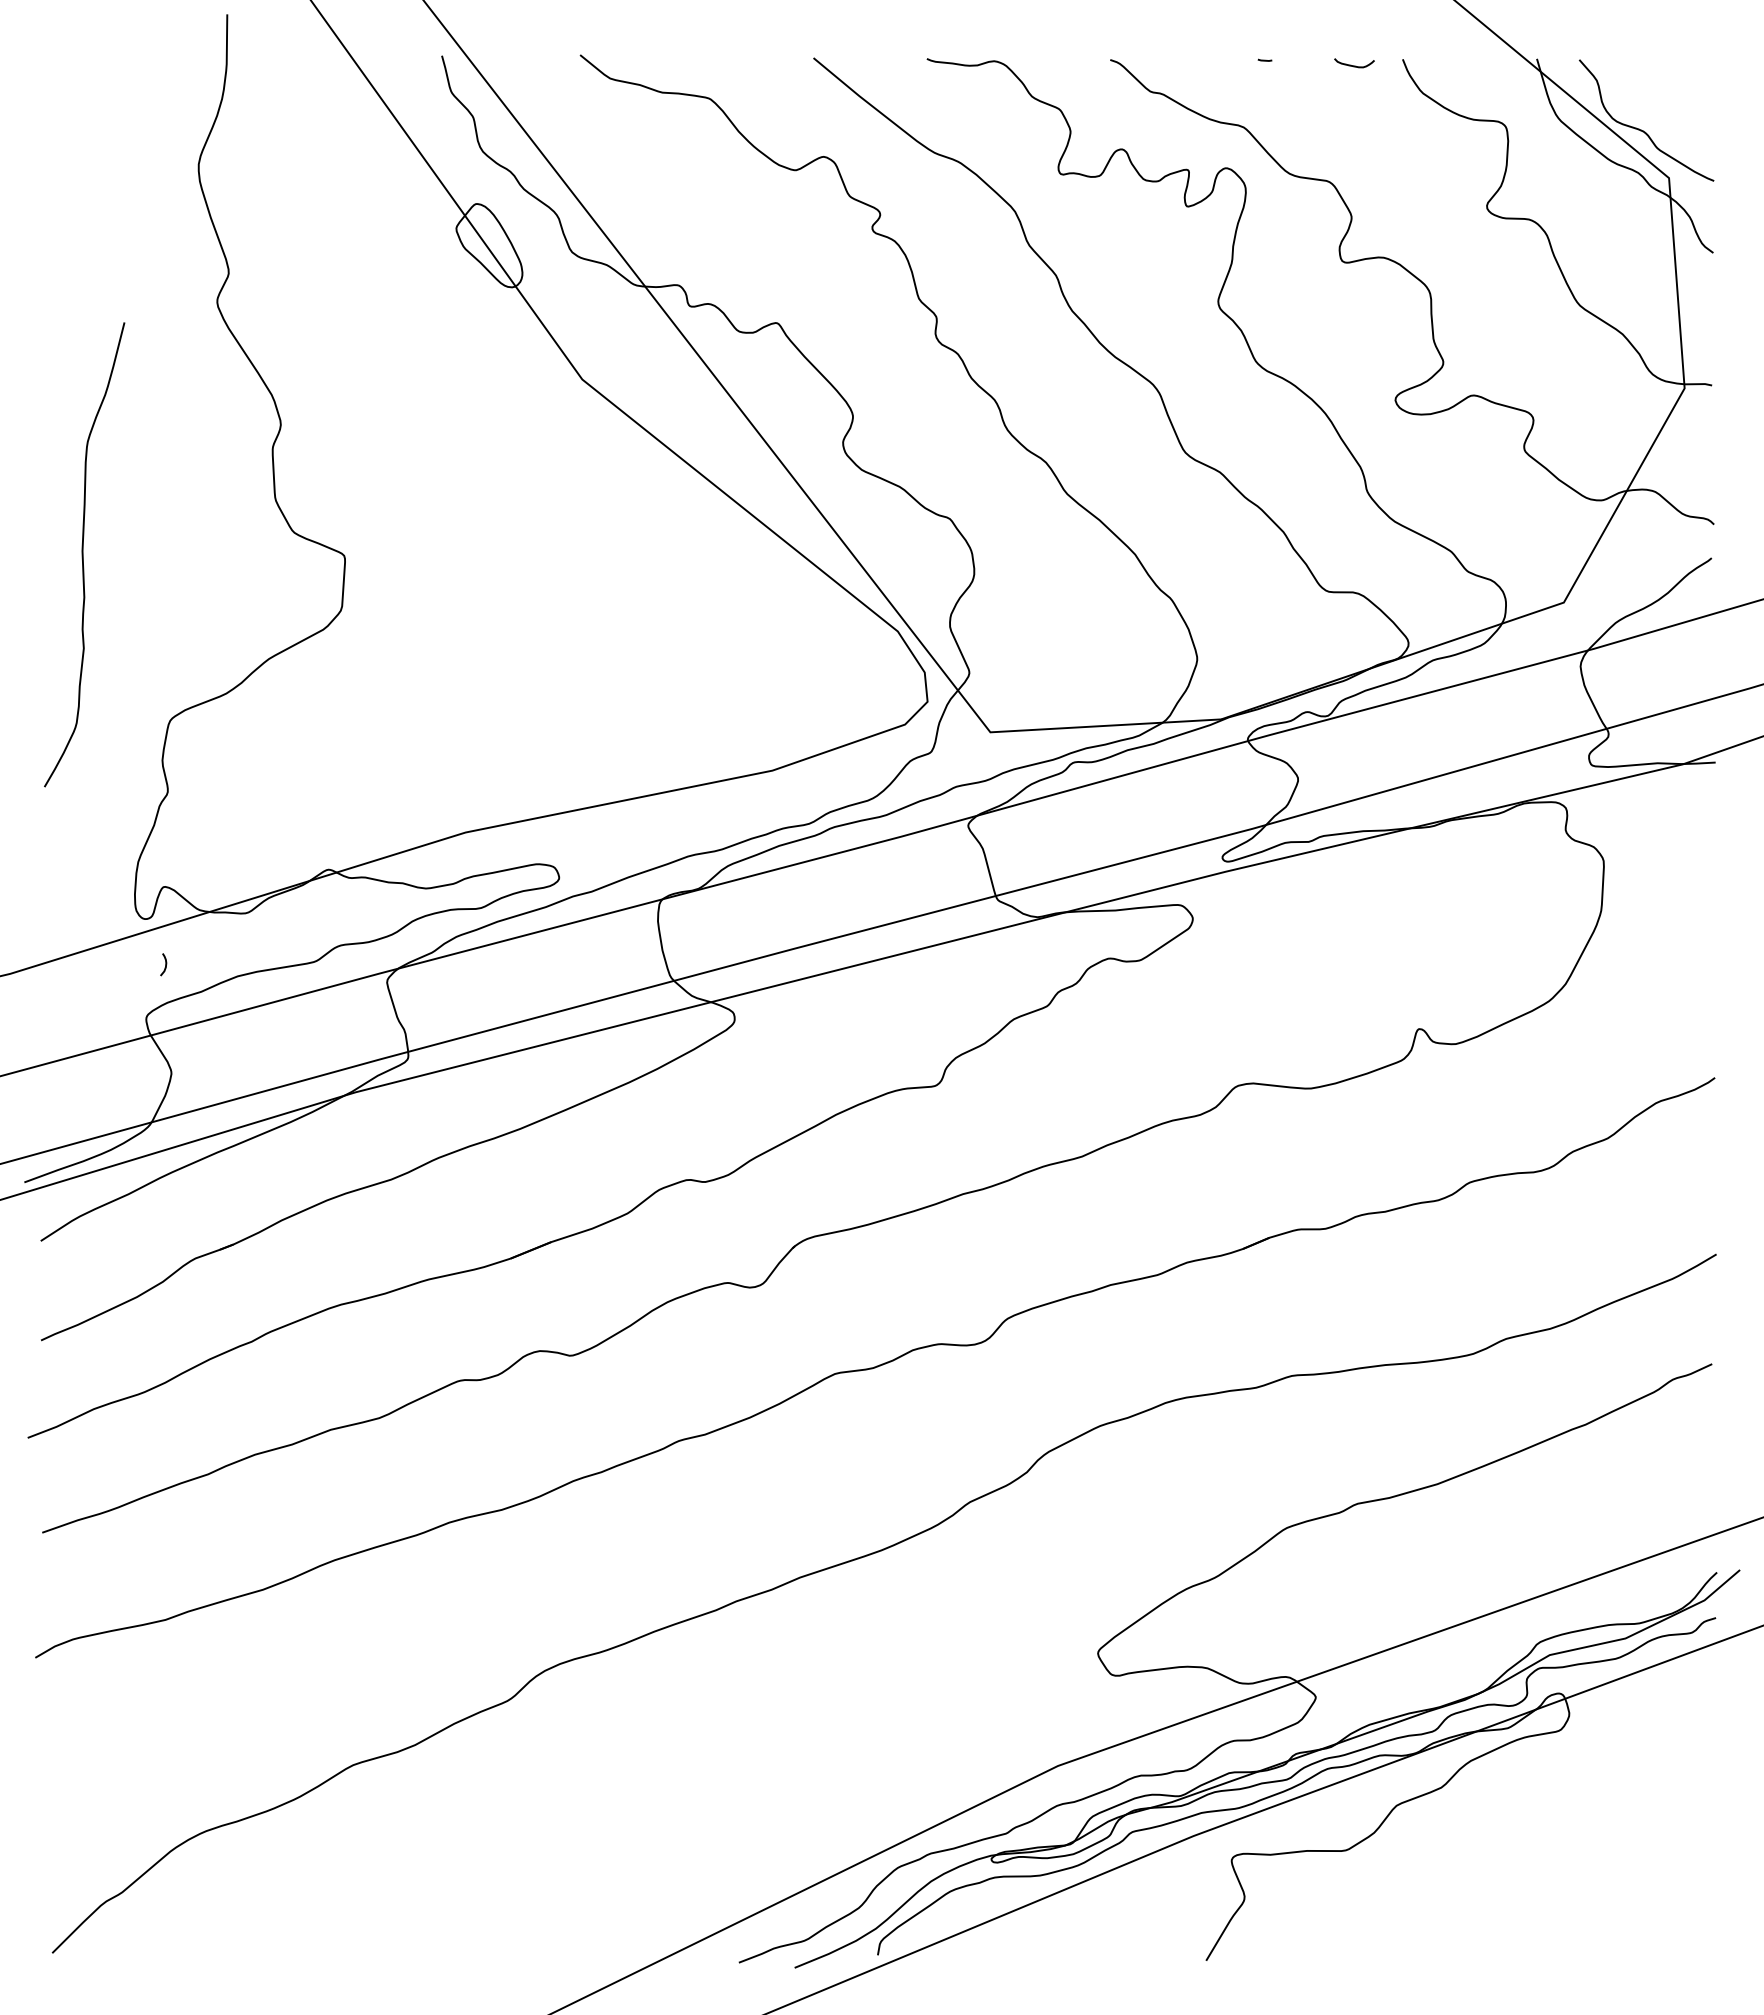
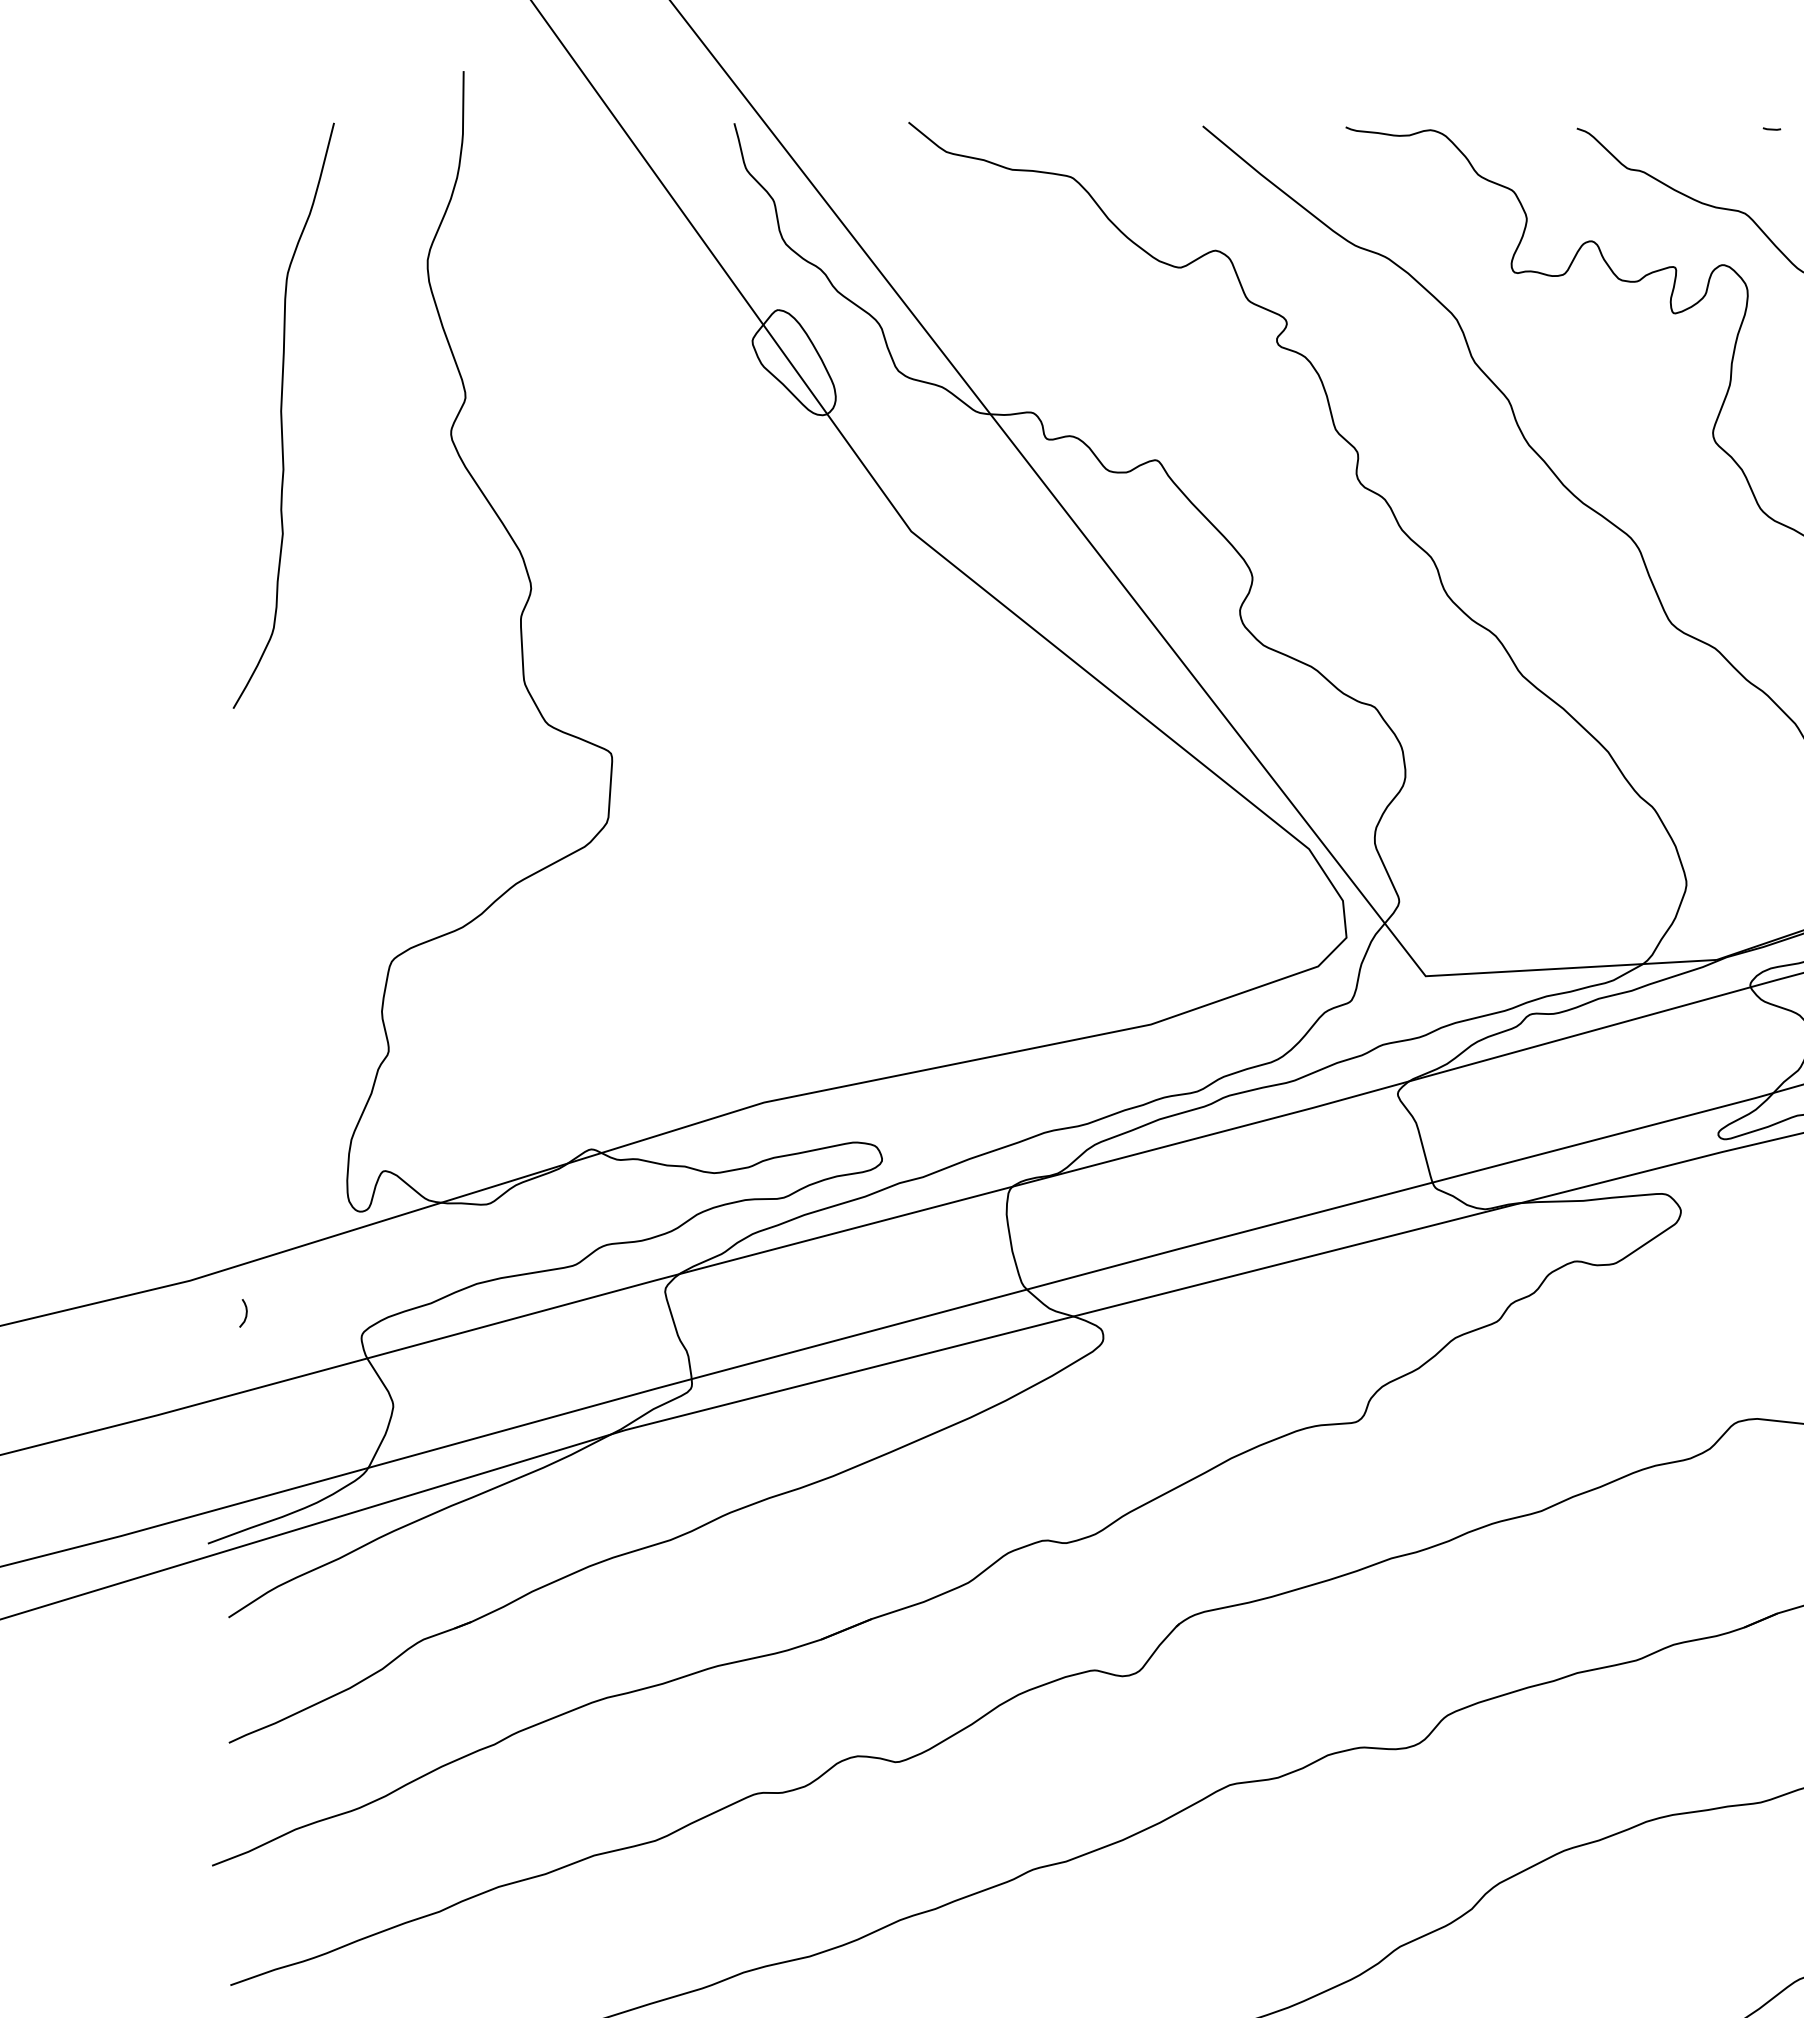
curve: (83, 554) -> (282, 415), moved
curve: (165, 964) -> (245, 1313), moved

